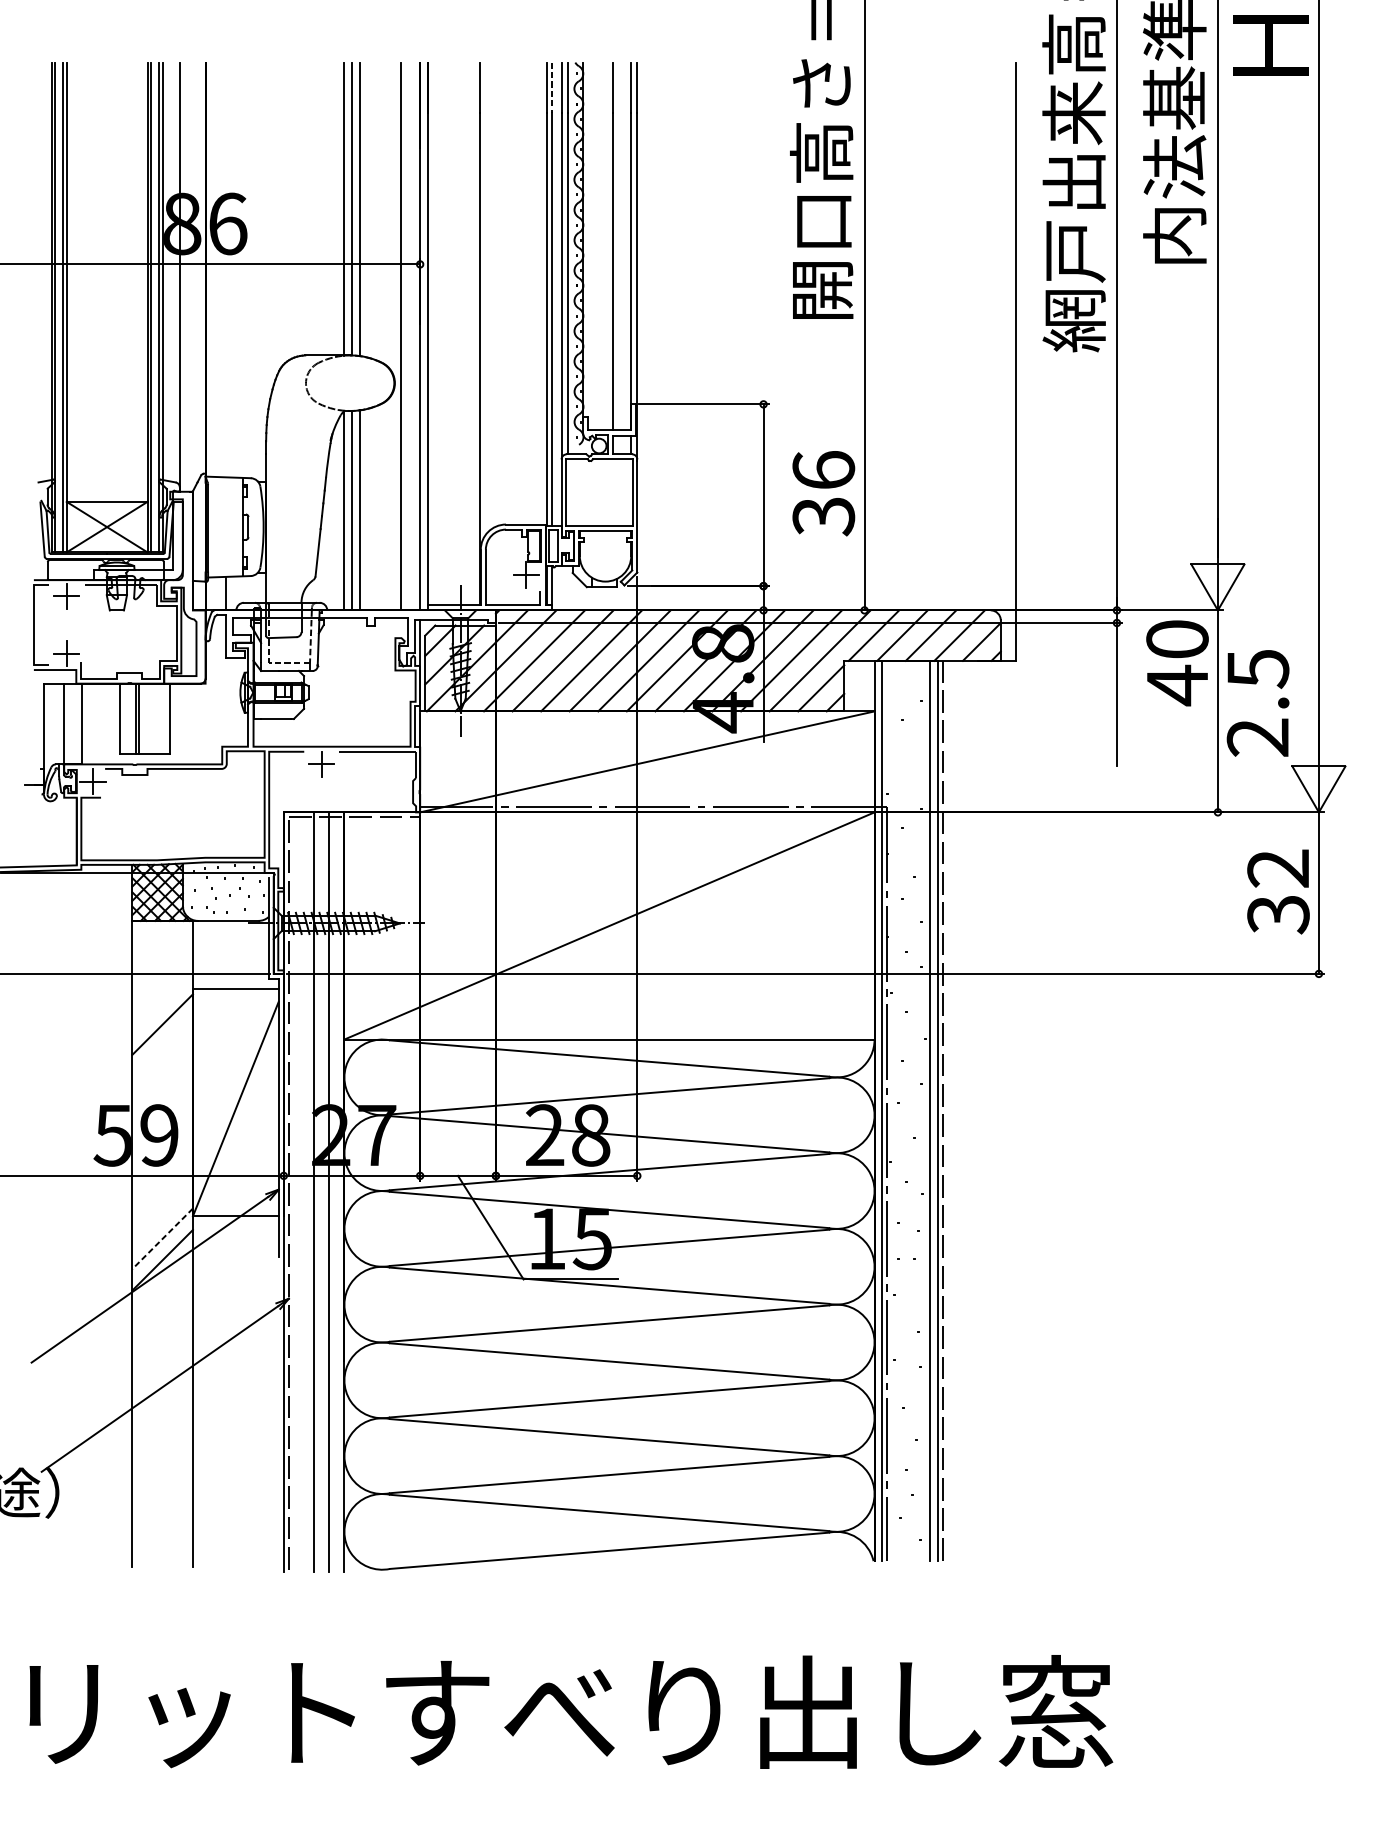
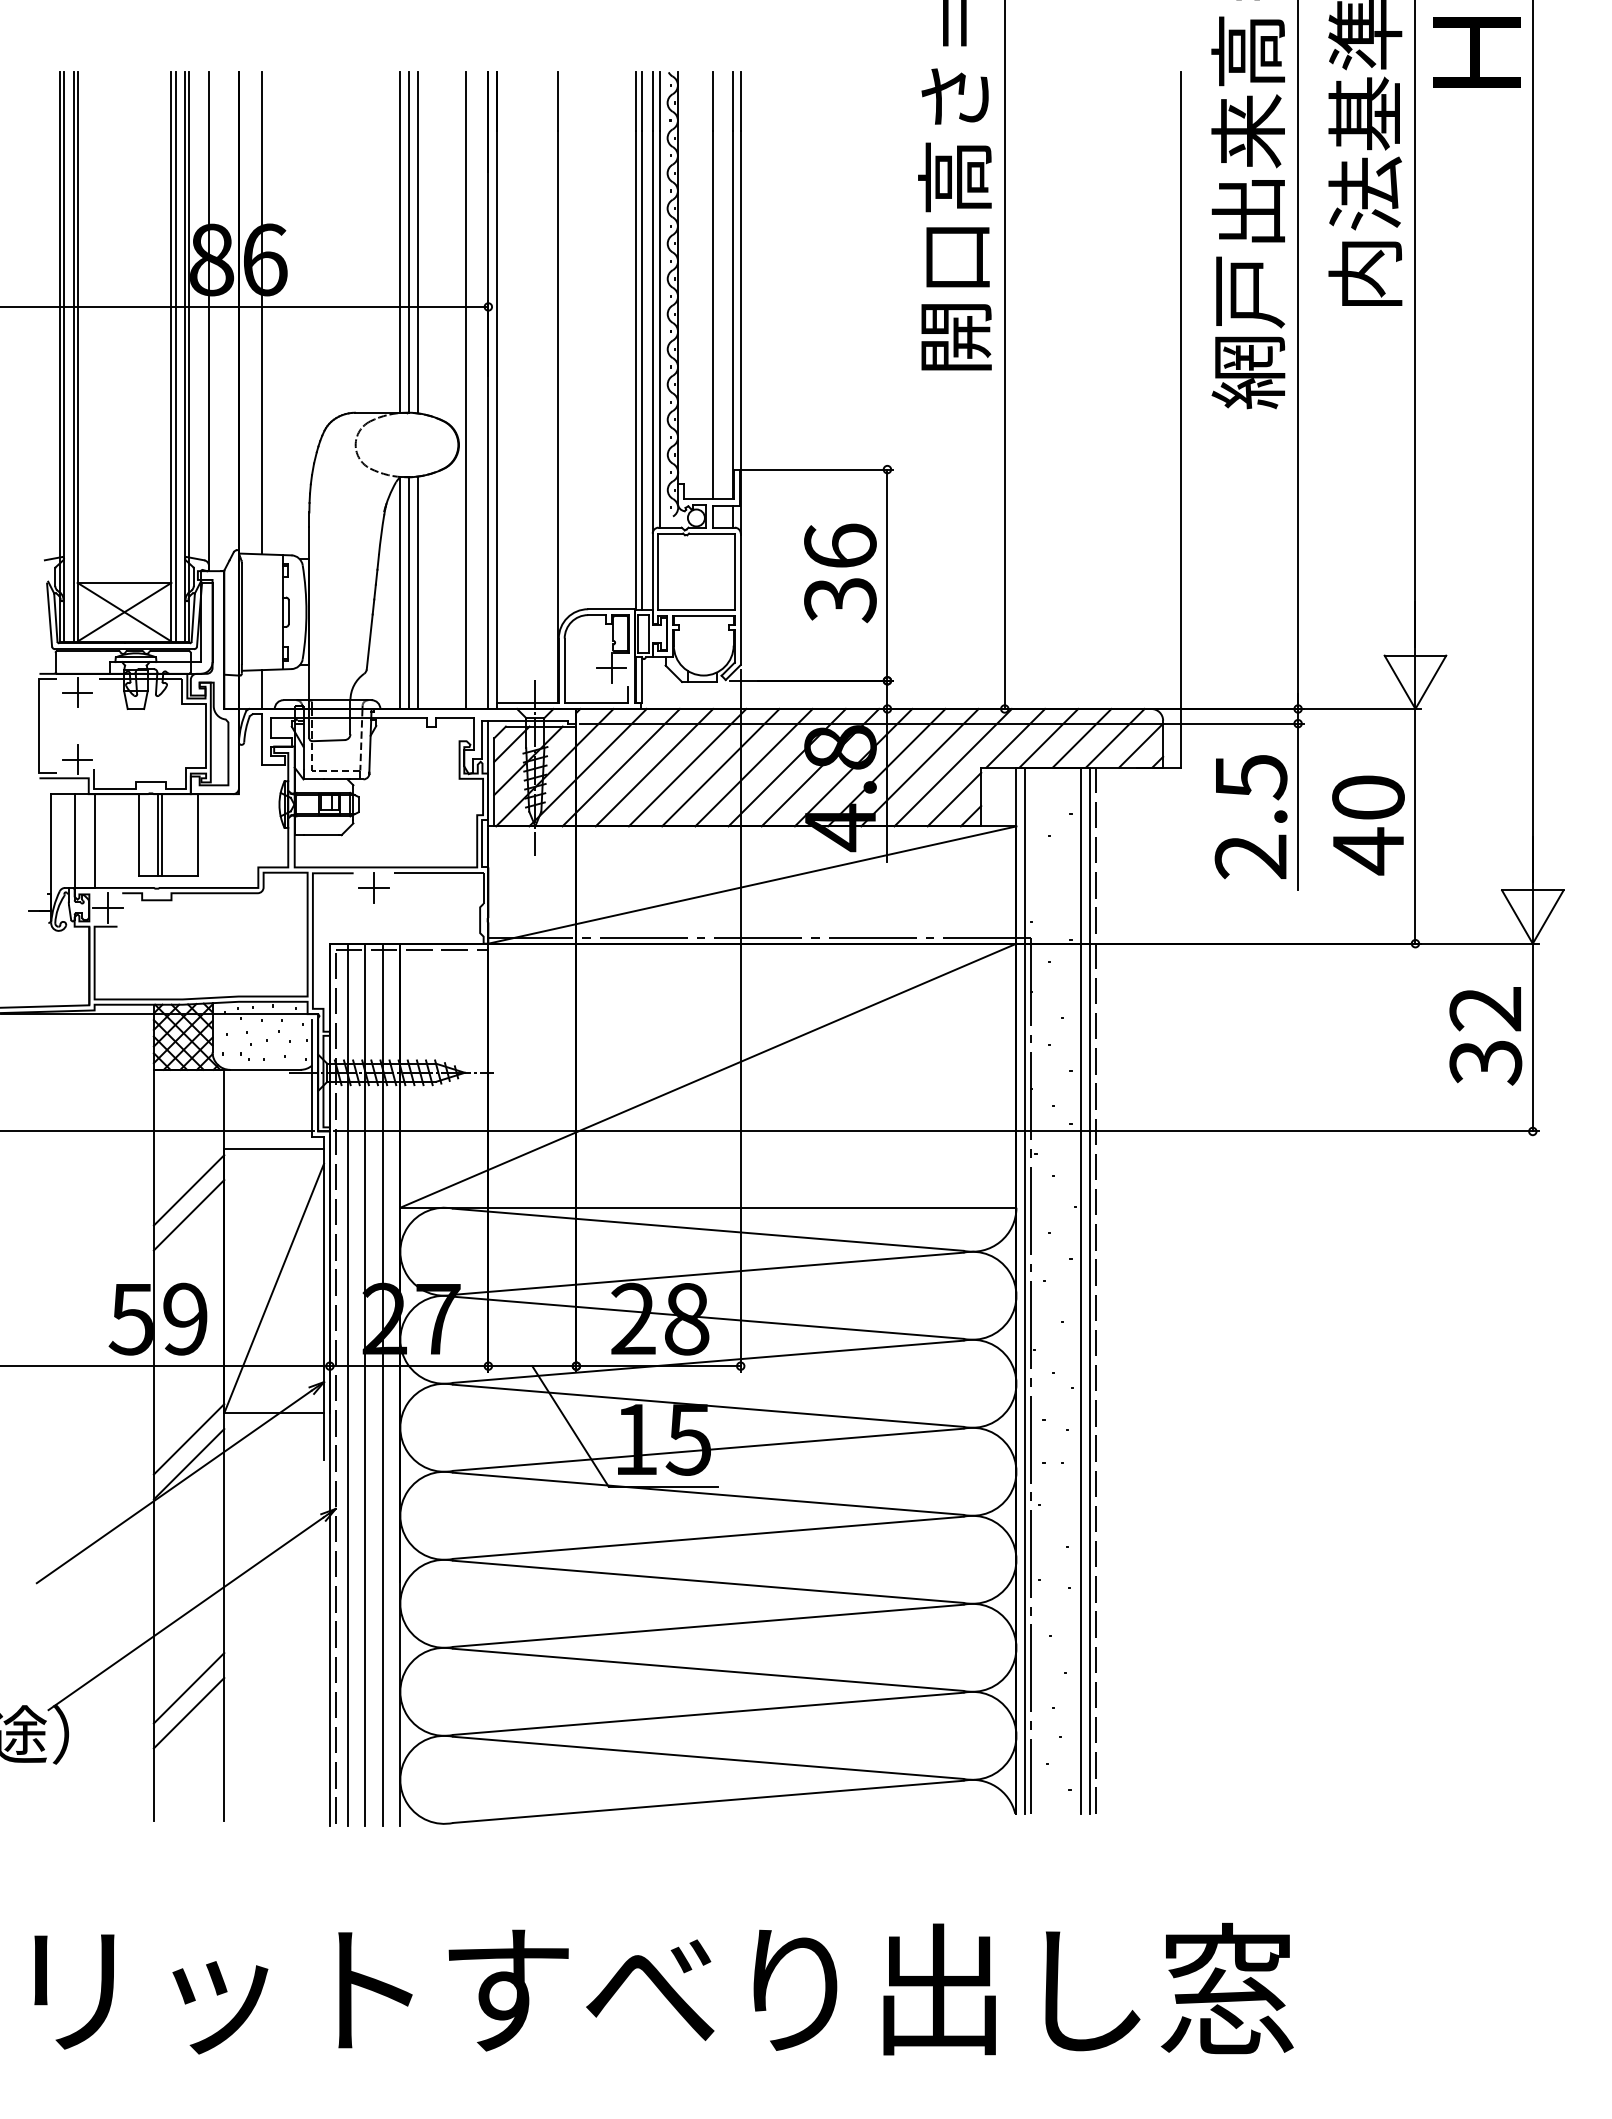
line: (551, 88) -> (641, 102), dashed -> solid
line: (225, 270) -> (262, 313), added
text: (823, 493) -> (840, 573), moved
text: (1177, 663) -> (1368, 825), moved
text: (1257, 703) -> (1250, 817), moved
line: (162, 1046) -> (188, 1215), added
line: (298, 1191) -> (347, 1384), added
line: (163, 1238) -> (189, 1439), dashed -> solid
line: (162, 1453) -> (188, 1688), added
line: (162, 1474) -> (188, 1713), added

